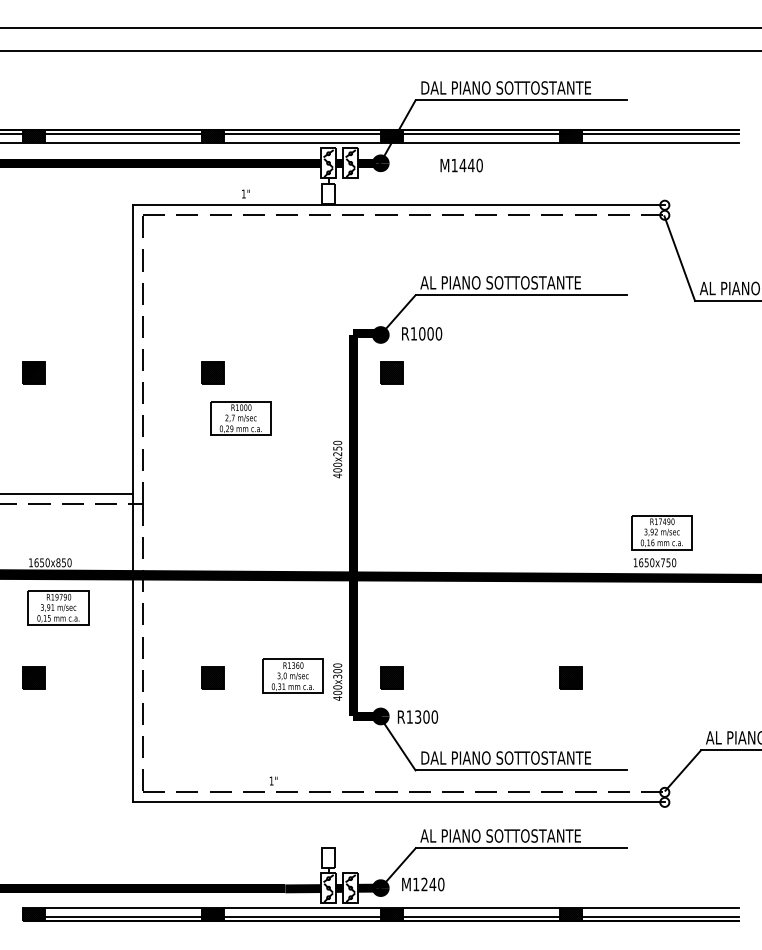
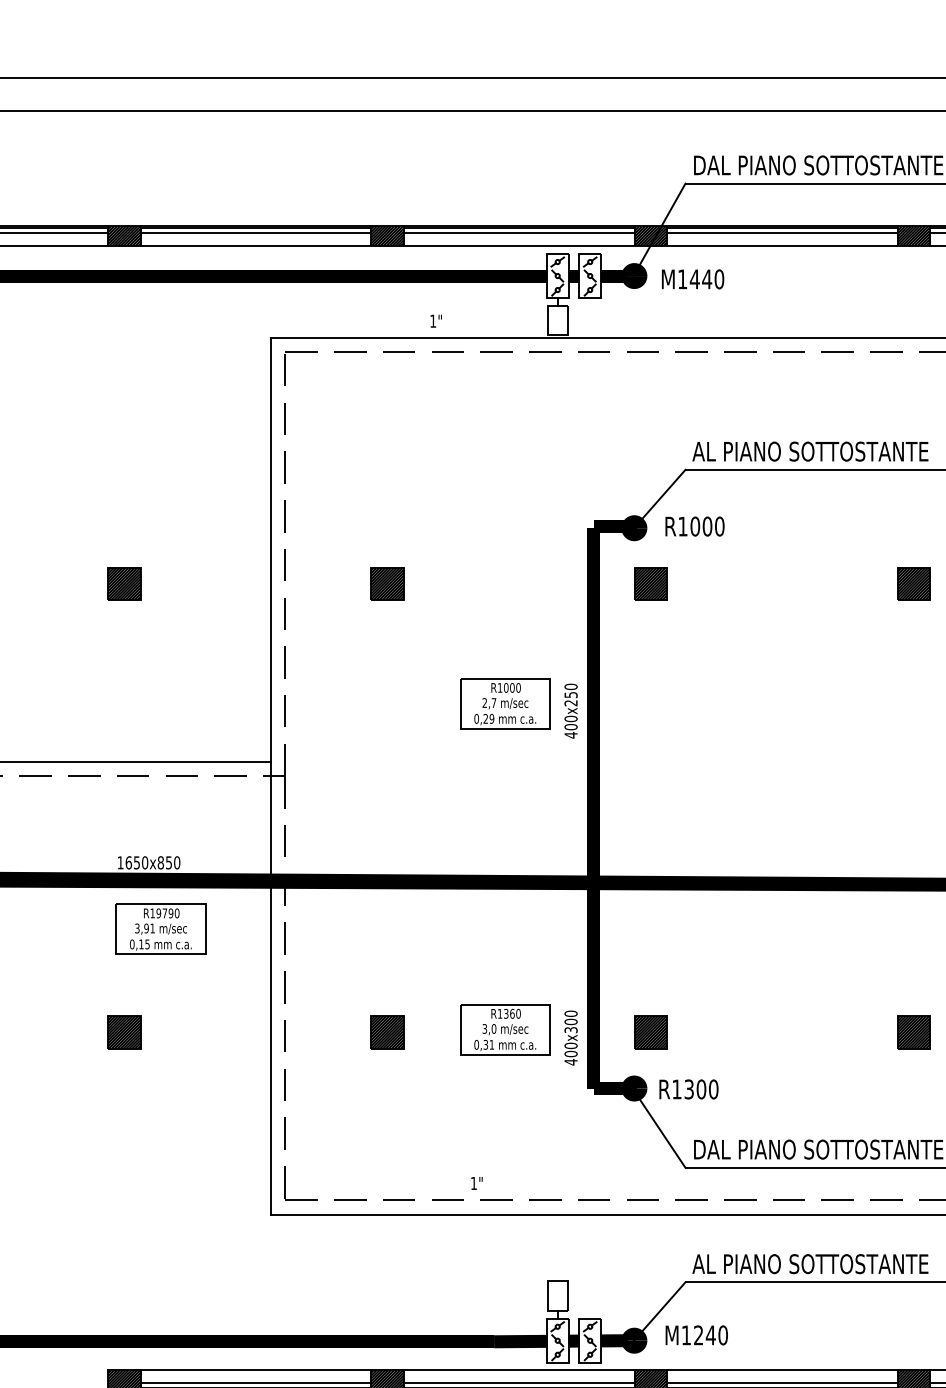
text: (461, 165) -> (692, 279), moved
part: (570, 372) -> (913, 583), added
part: (240, 418) -> (504, 703), moved

